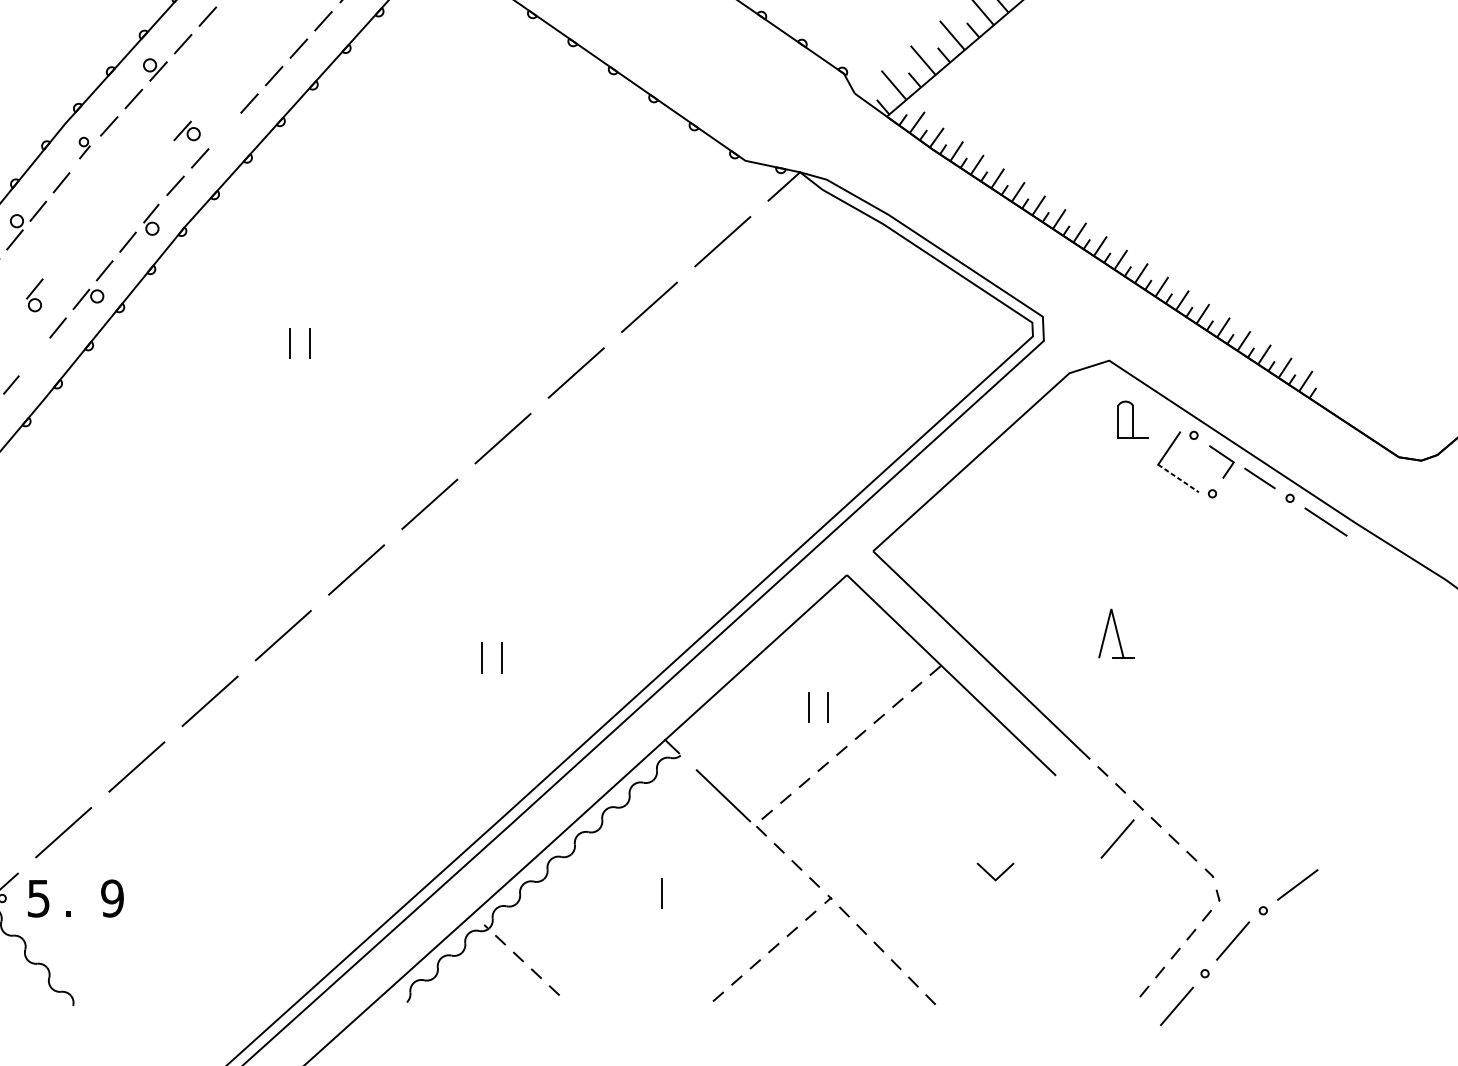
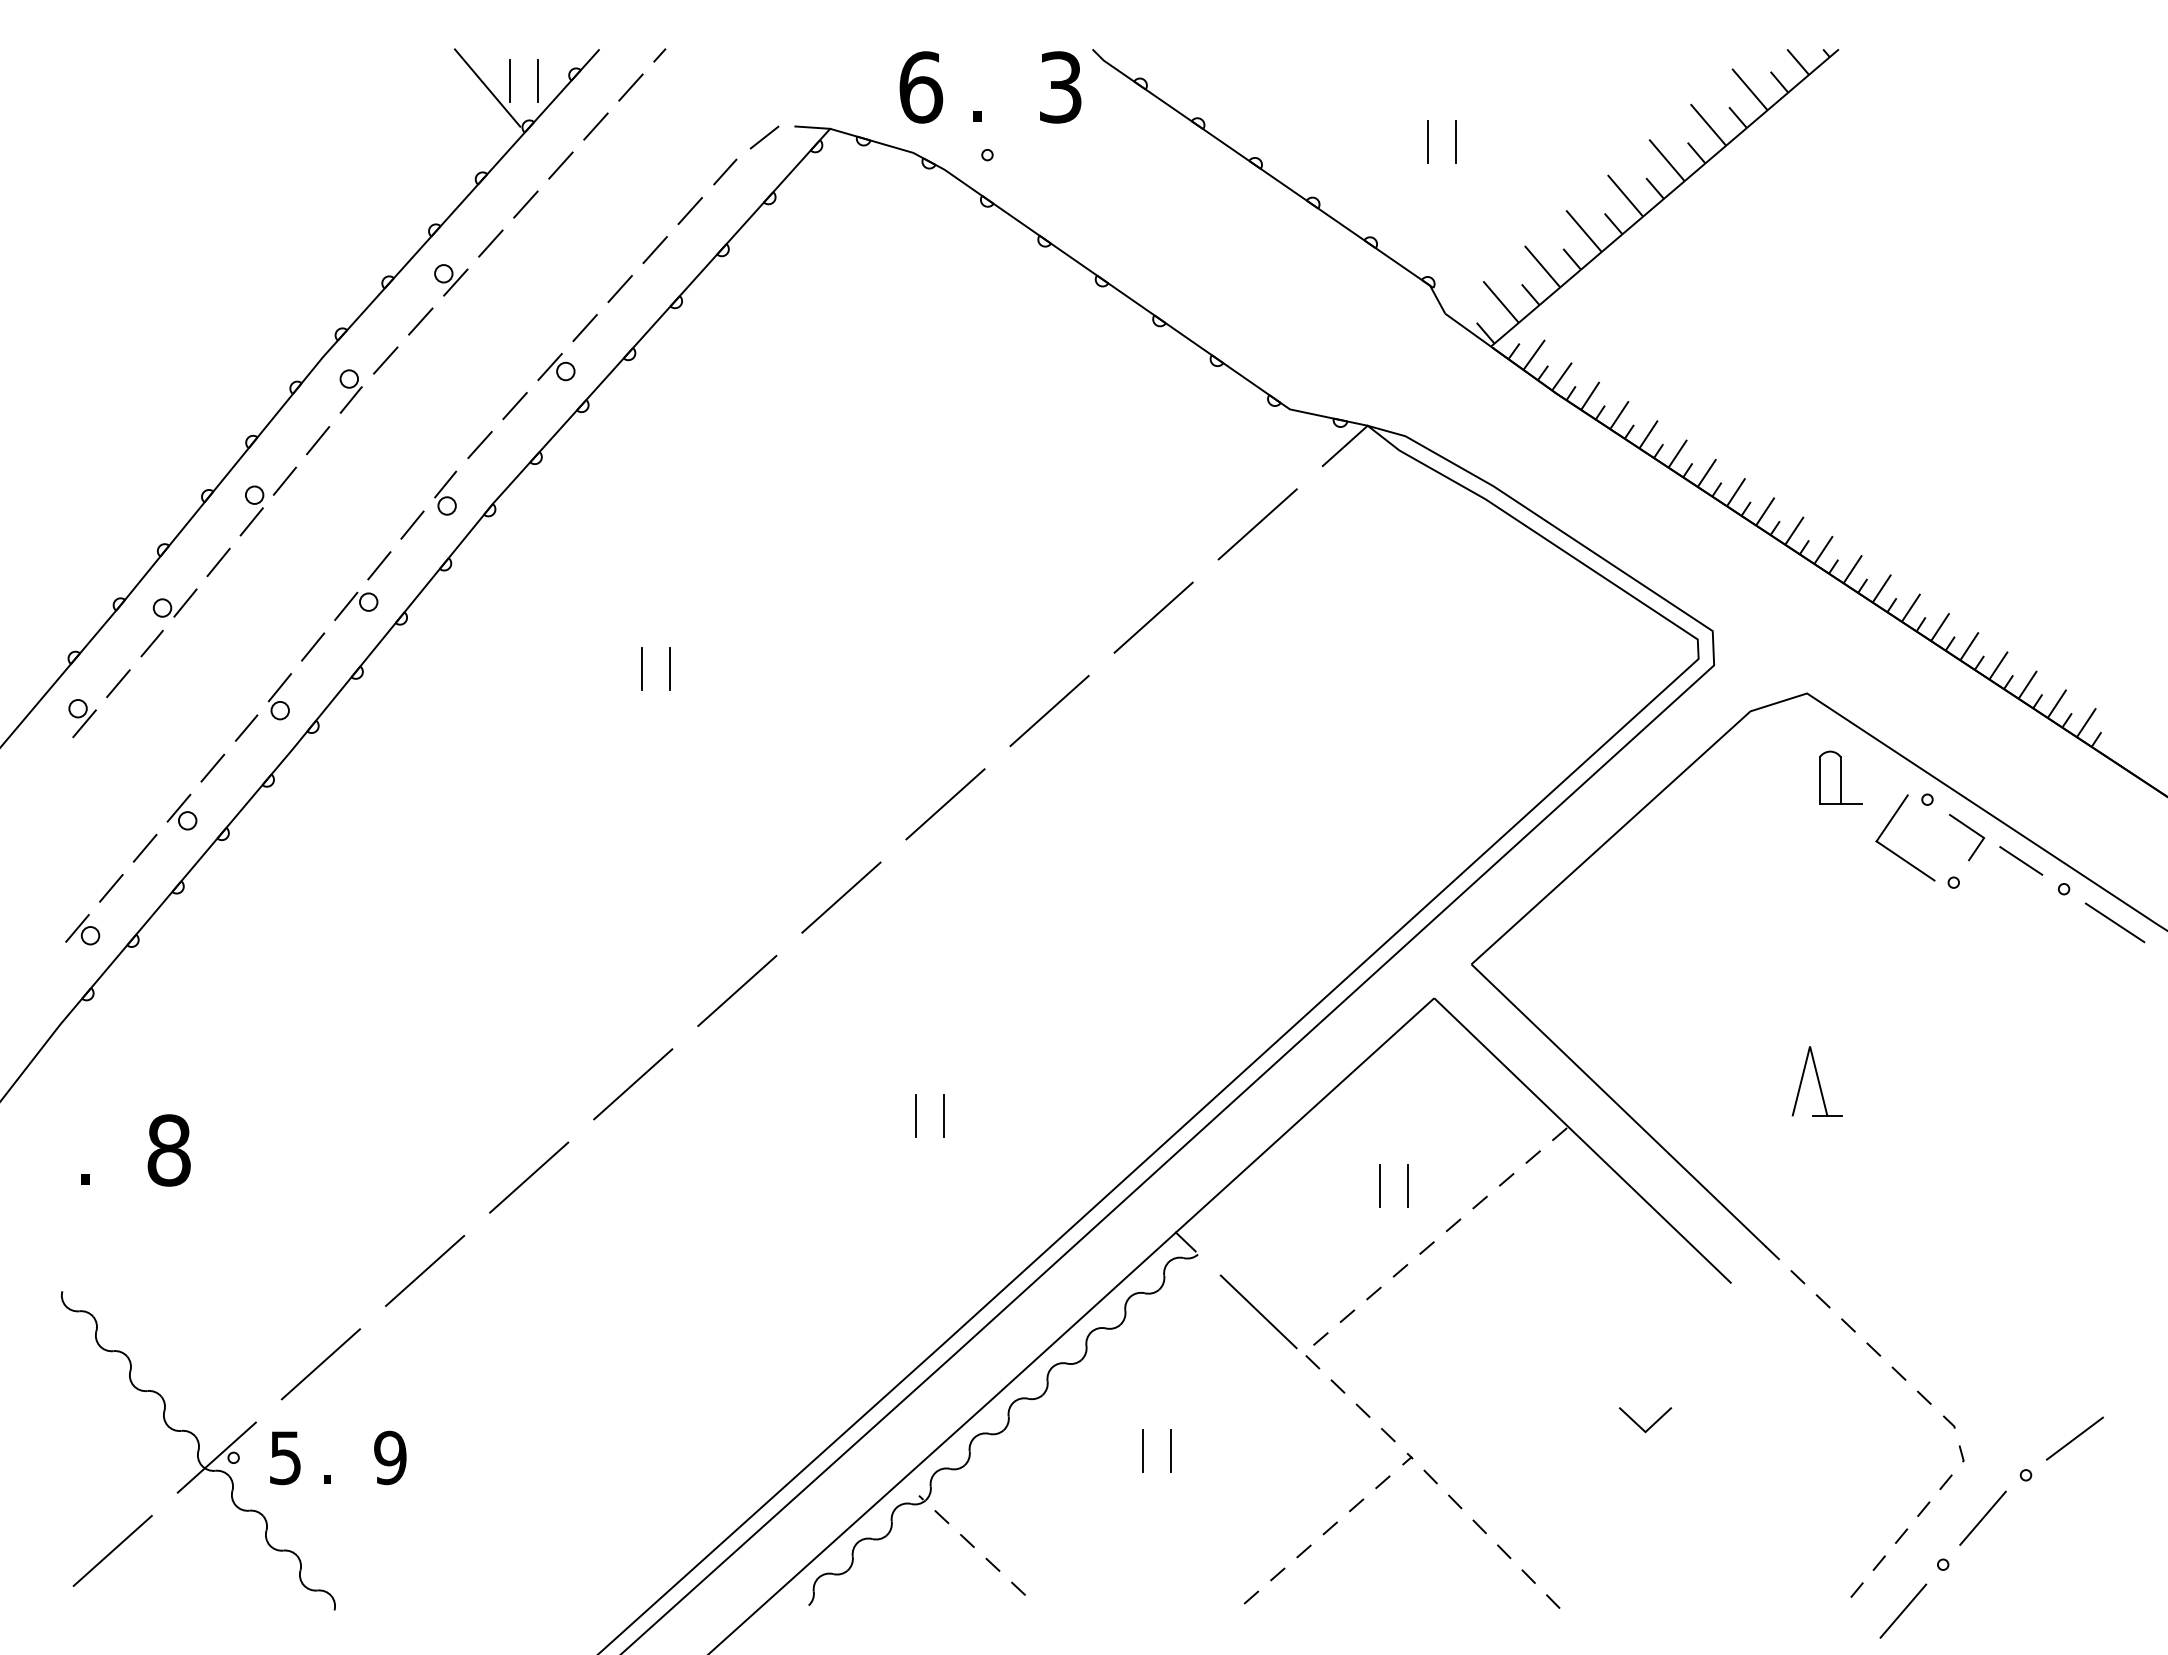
part: (187, 131) -> (556, 367), moved
part: (84, 148) -> (350, 391), size x1.43
part: (34, 295) -> (279, 696), moved
line: (1178, 478) -> (1905, 860), dashed -> solid
line: (1117, 838) -> (1818, 1372), removed
line: (641, 893) -> (1142, 1450), added

